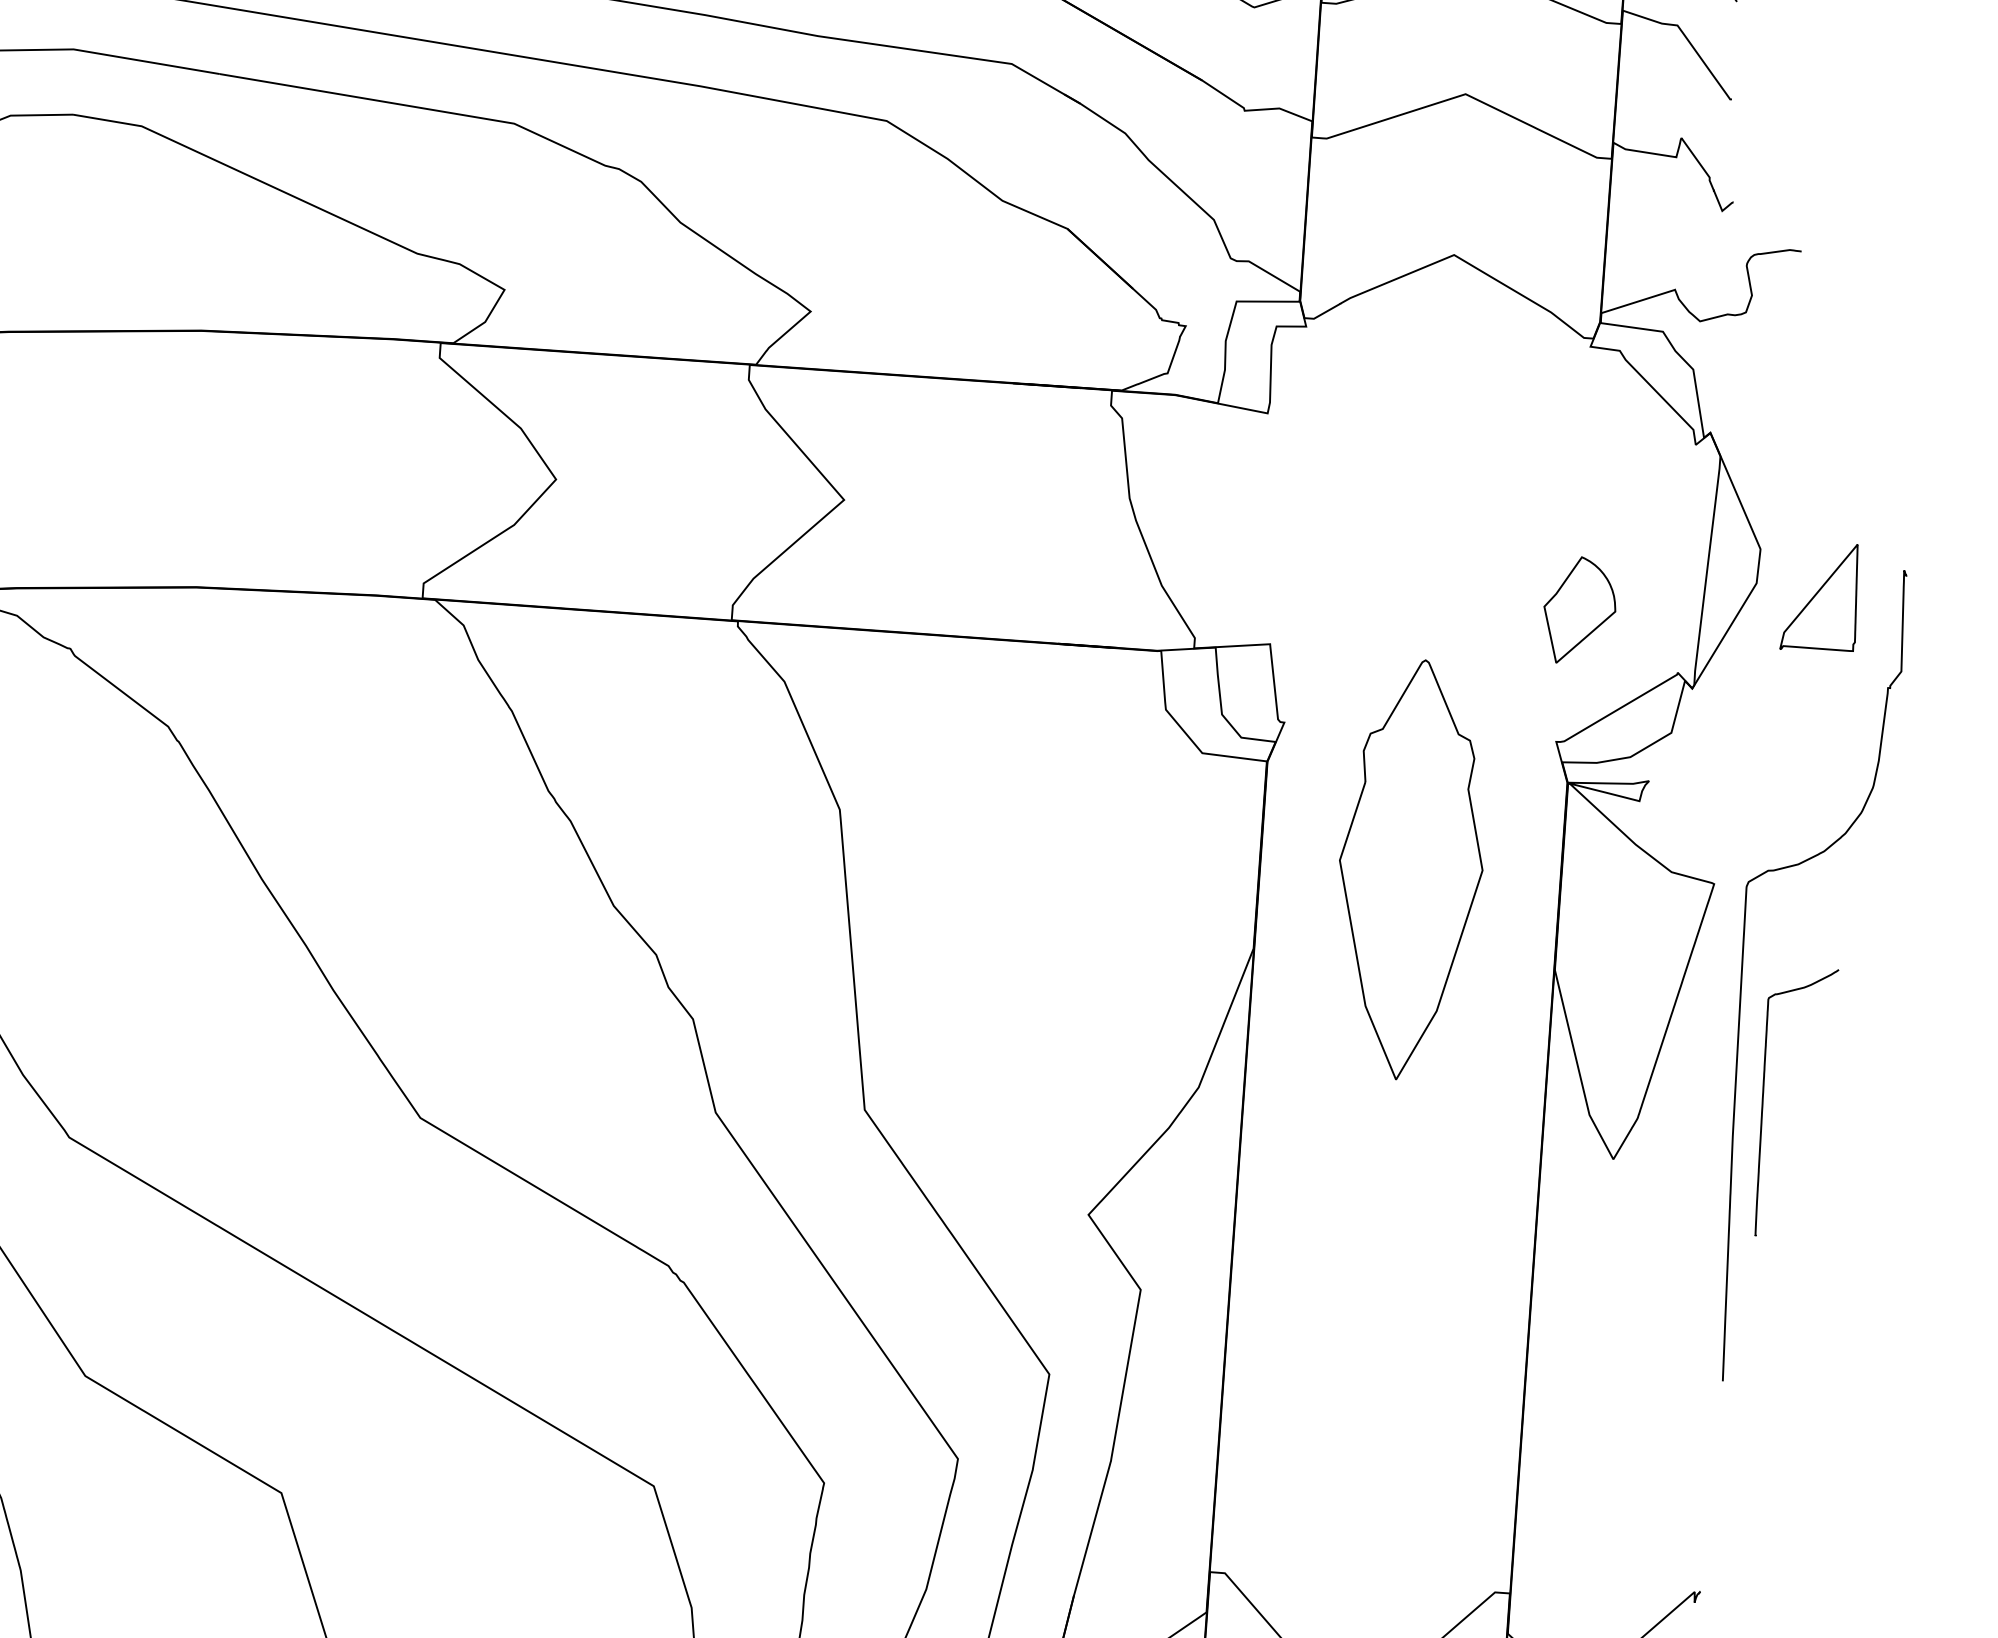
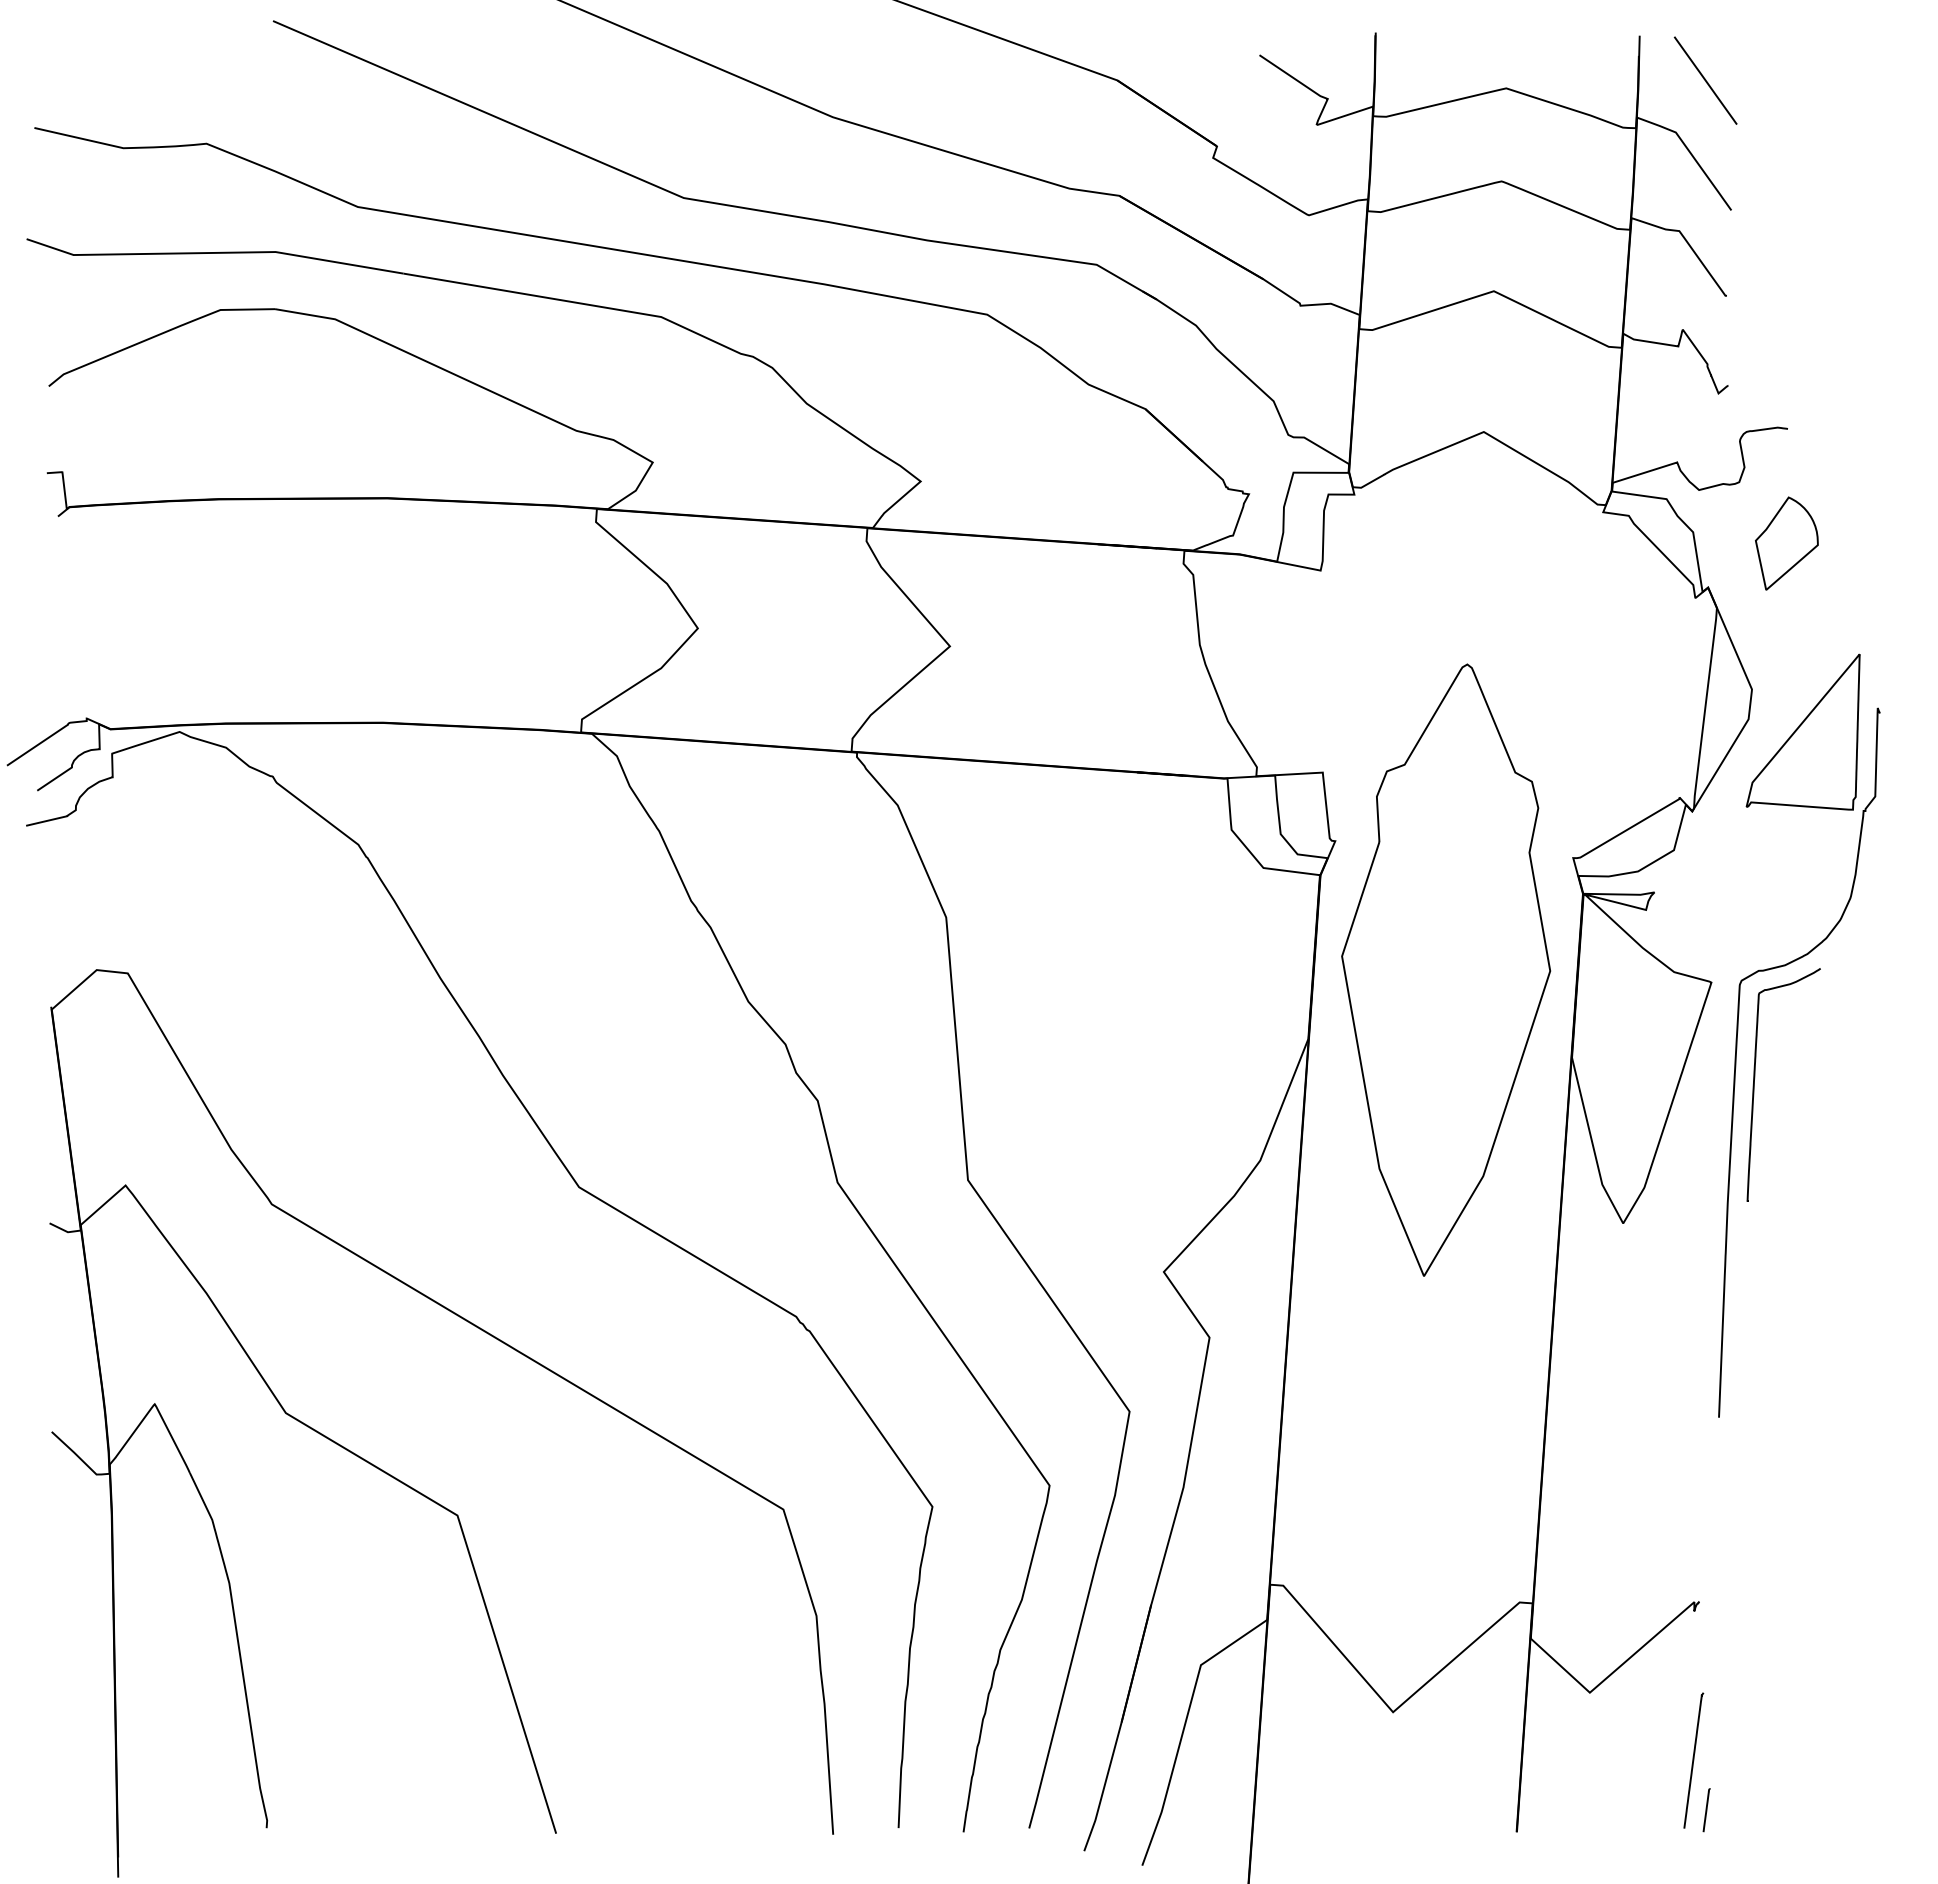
part: (1818, 597) -> (1802, 731), size x1.67
part: (1579, 609) -> (1786, 543), moved
part: (1411, 869) -> (1446, 969), size x1.67
curve: (1764, 1095) -> (1755, 1078), moved

